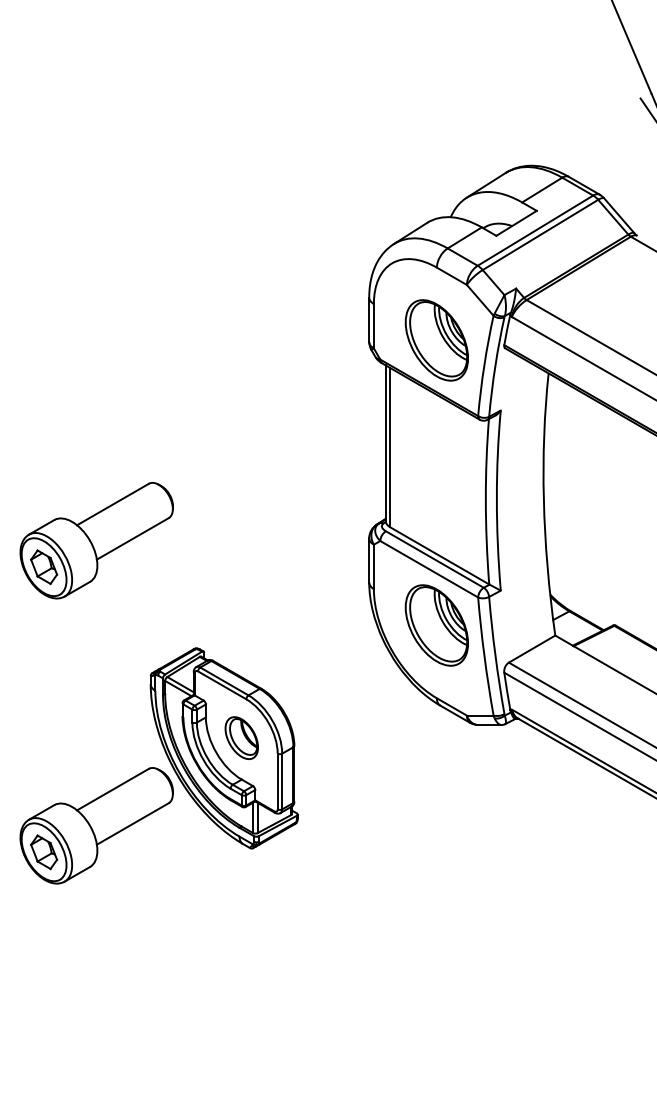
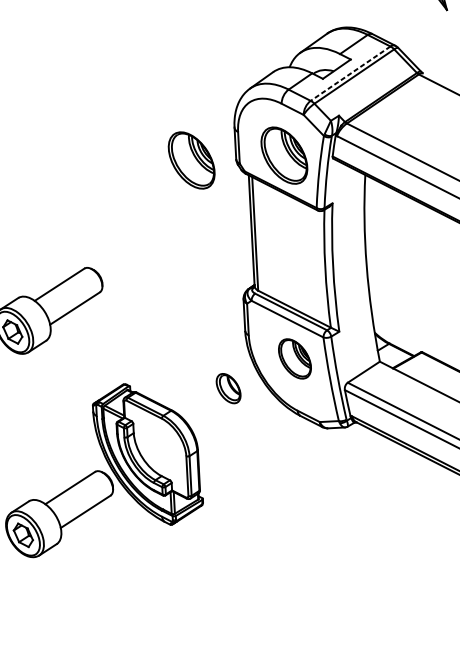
line: (535, 230) -> (350, 73), solid -> dashed
part: (306, 340) -> (191, 160), added
part: (436, 625) -> (294, 358), size x0.7
part: (241, 738) -> (228, 388), moved

